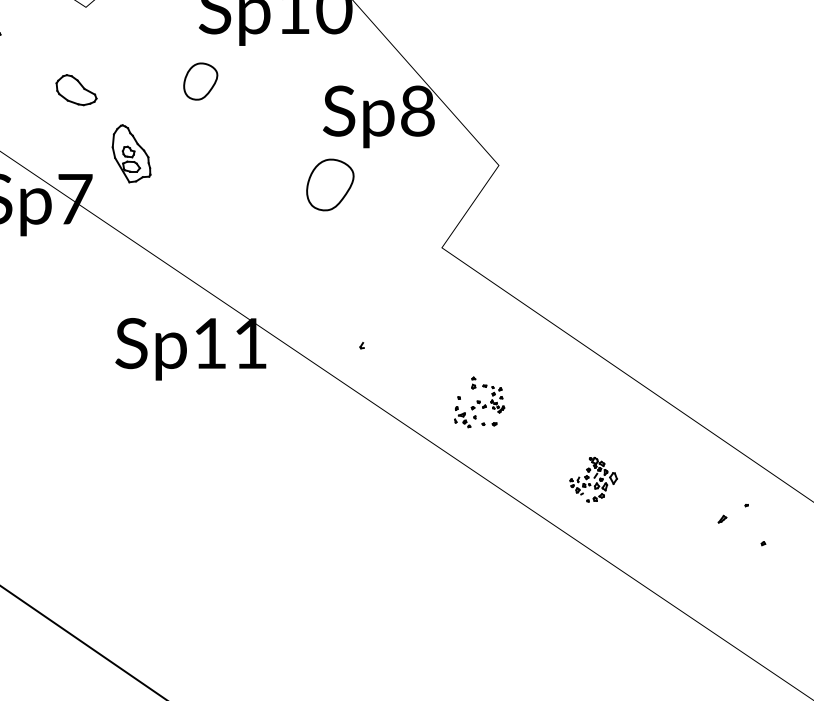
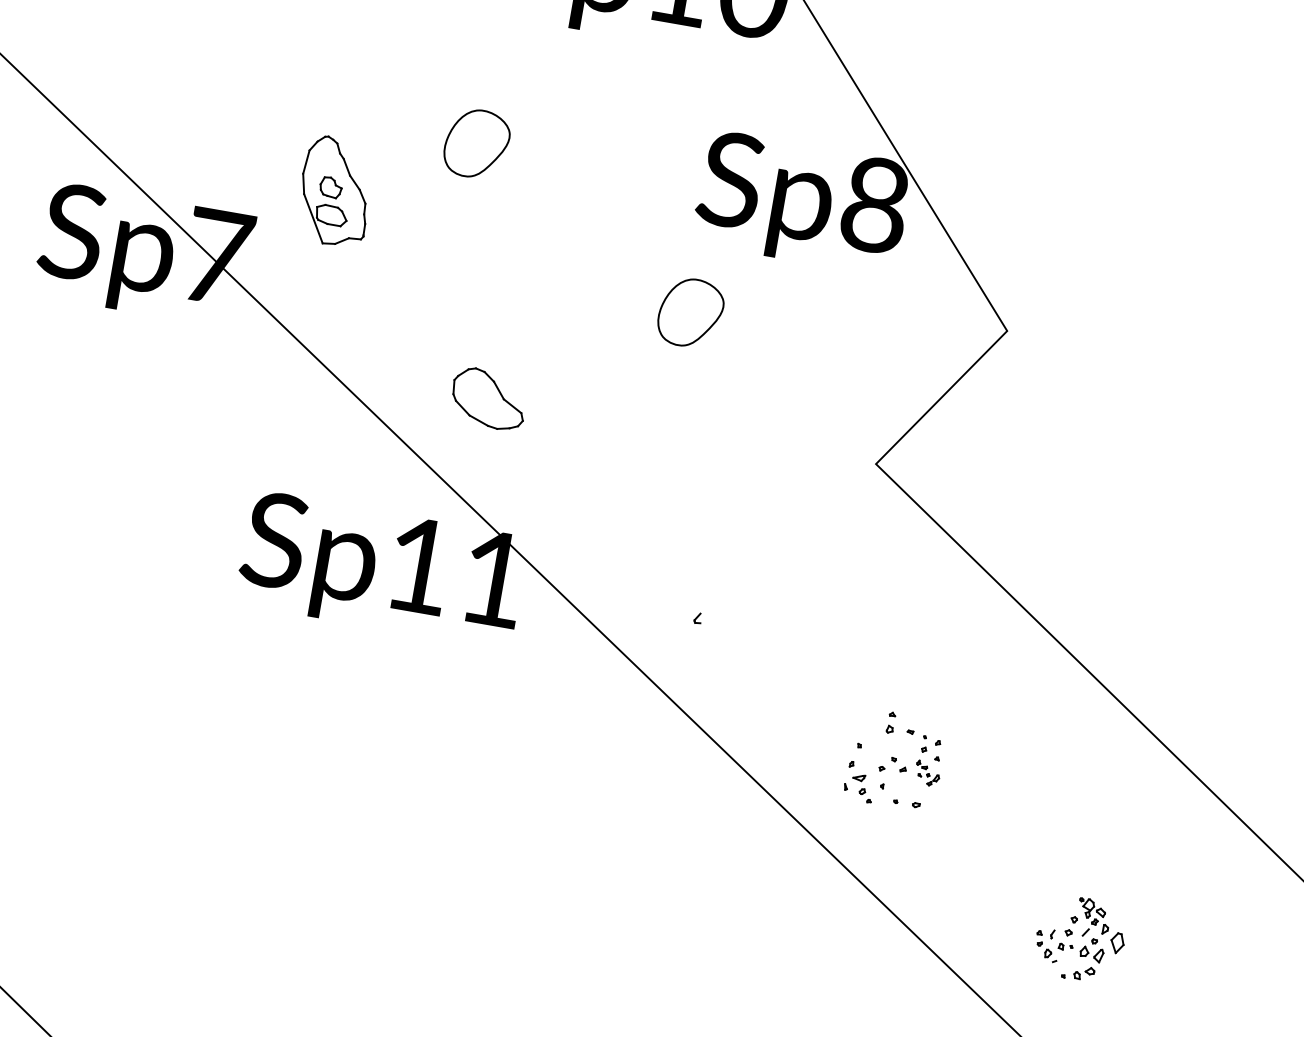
part: (200, 81) -> (476, 143), moved
part: (76, 90) -> (488, 399), moved
part: (329, 185) -> (689, 313), size x0.71

